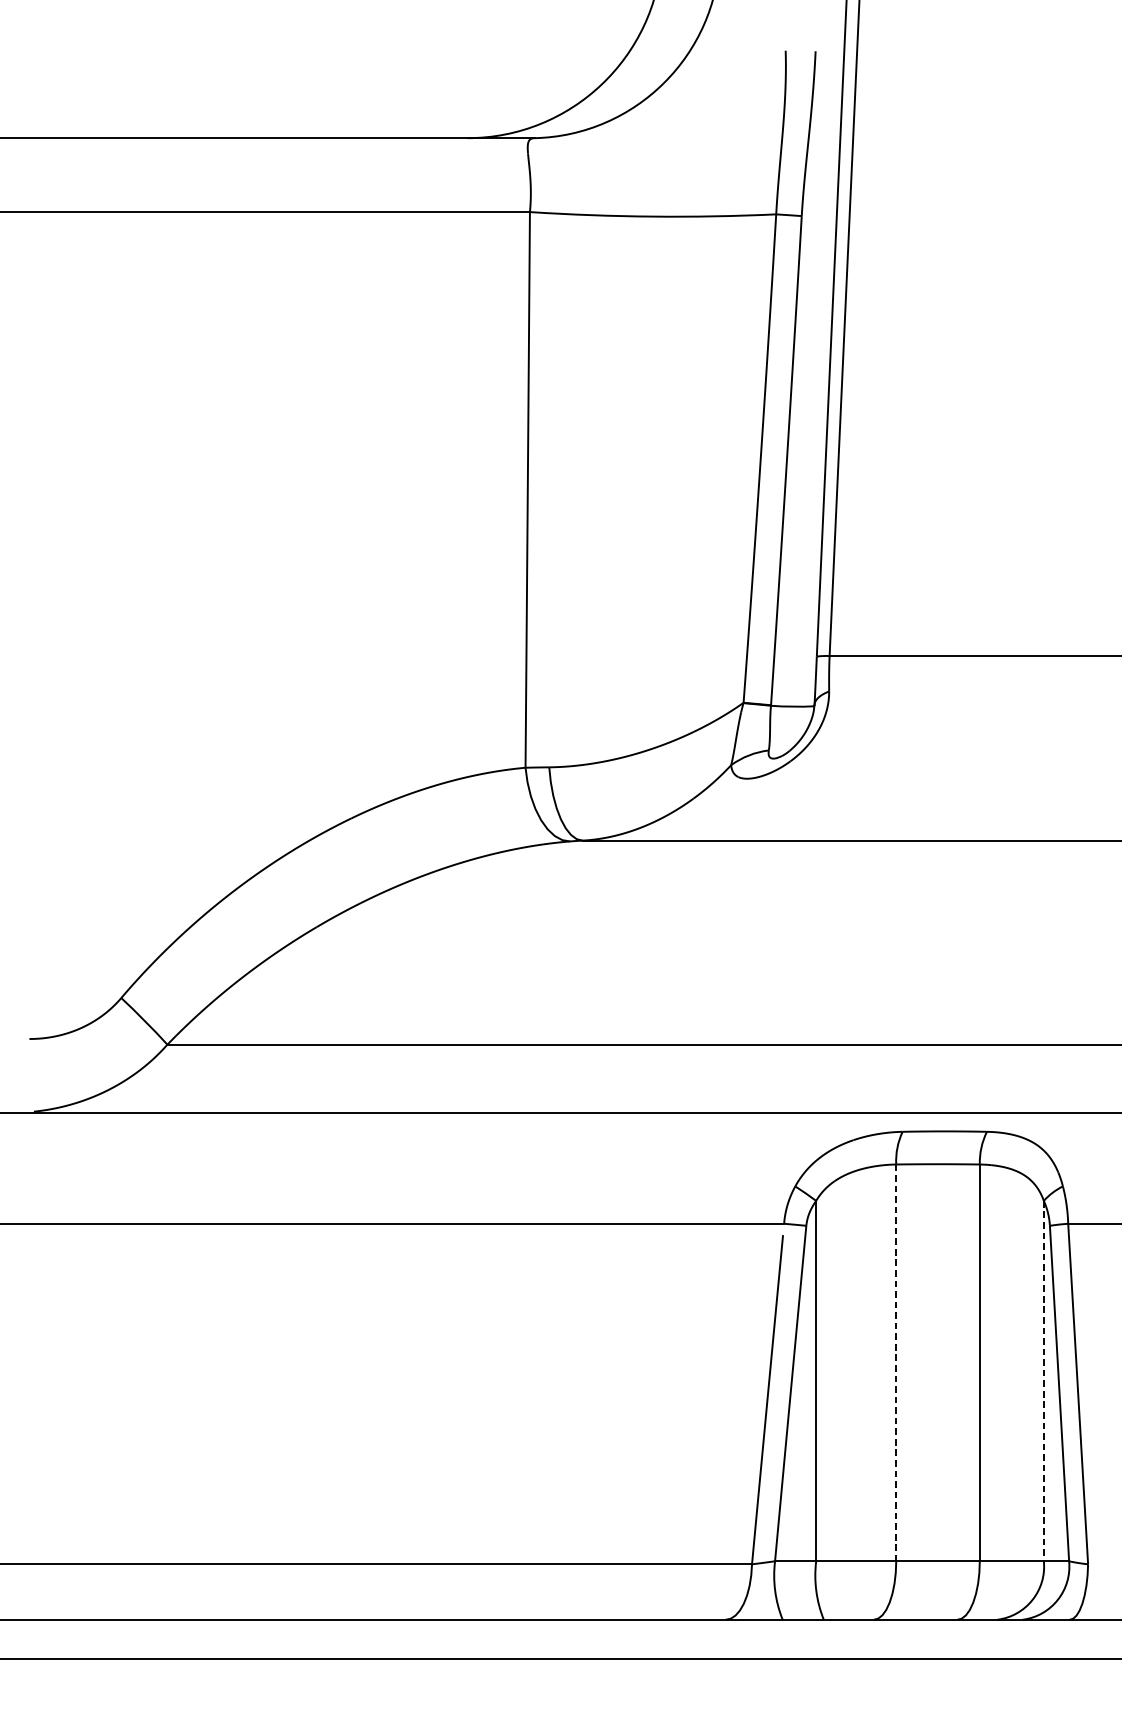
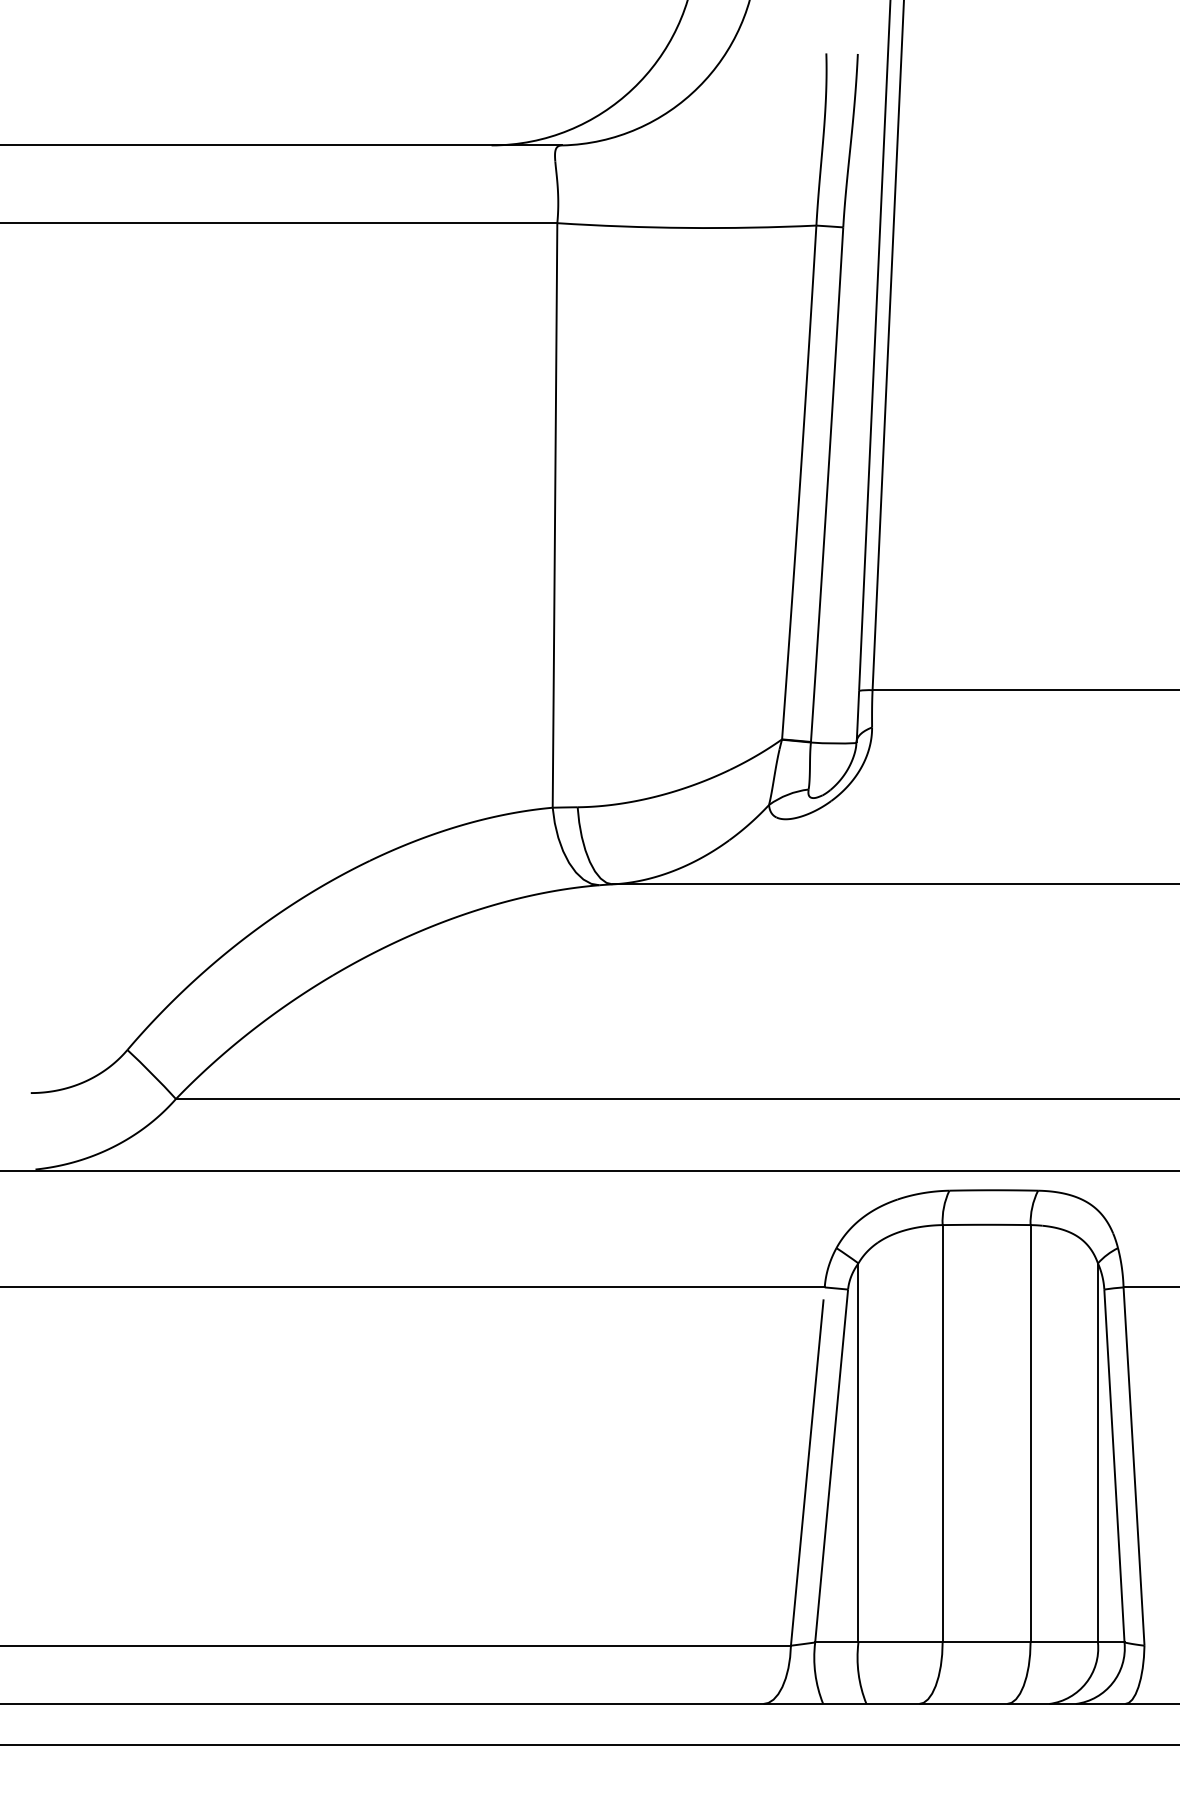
line: (896, 1362) -> (942, 1433), dashed -> solid
line: (1043, 1380) -> (1097, 1452), dashed -> solid

